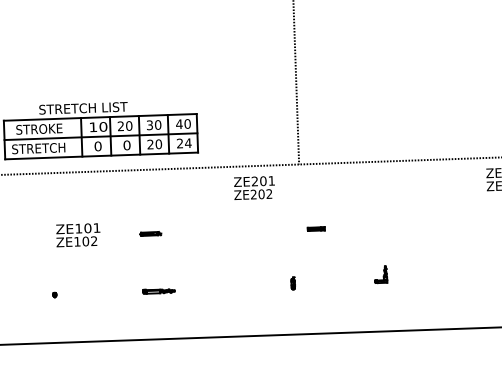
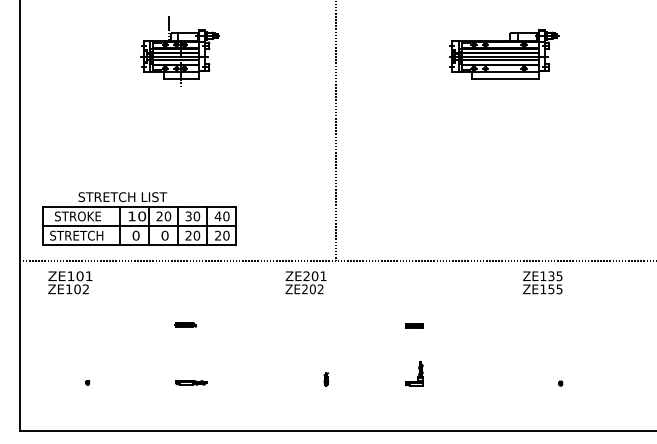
text: (188, 143) -> (226, 235), 24 -> 20
text: (254, 187) -> (305, 282), moved
part: (316, 228) -> (414, 325), moved
text: (78, 234) -> (70, 282), moved
part: (381, 274) -> (414, 373), size x1.43

